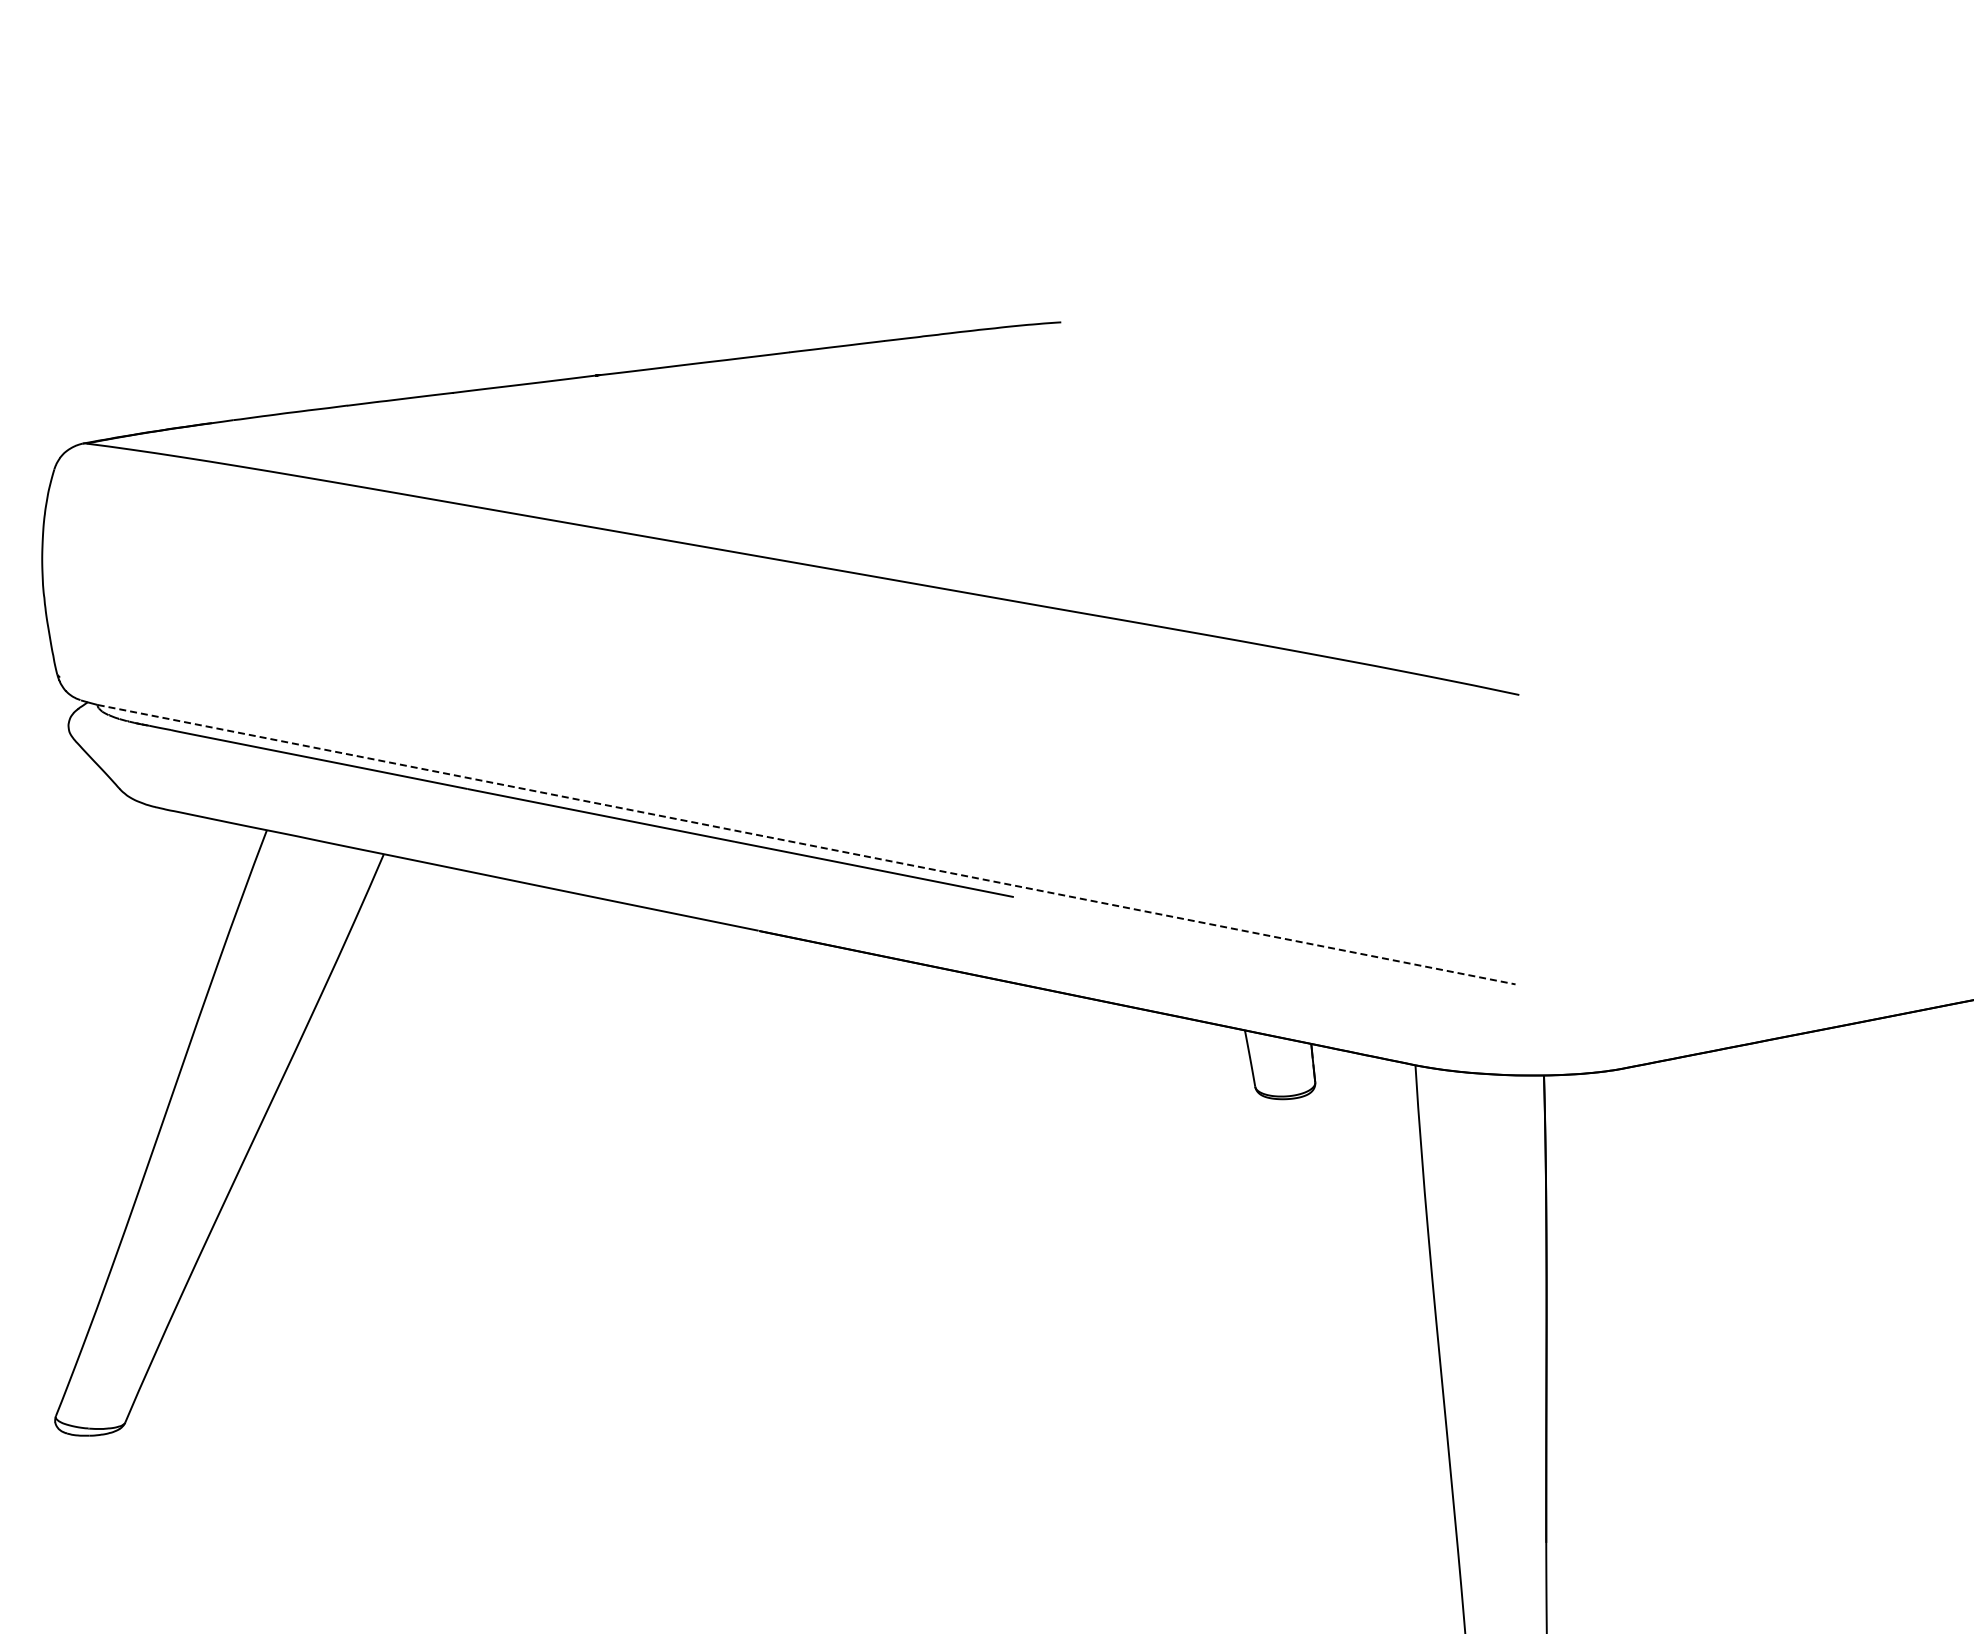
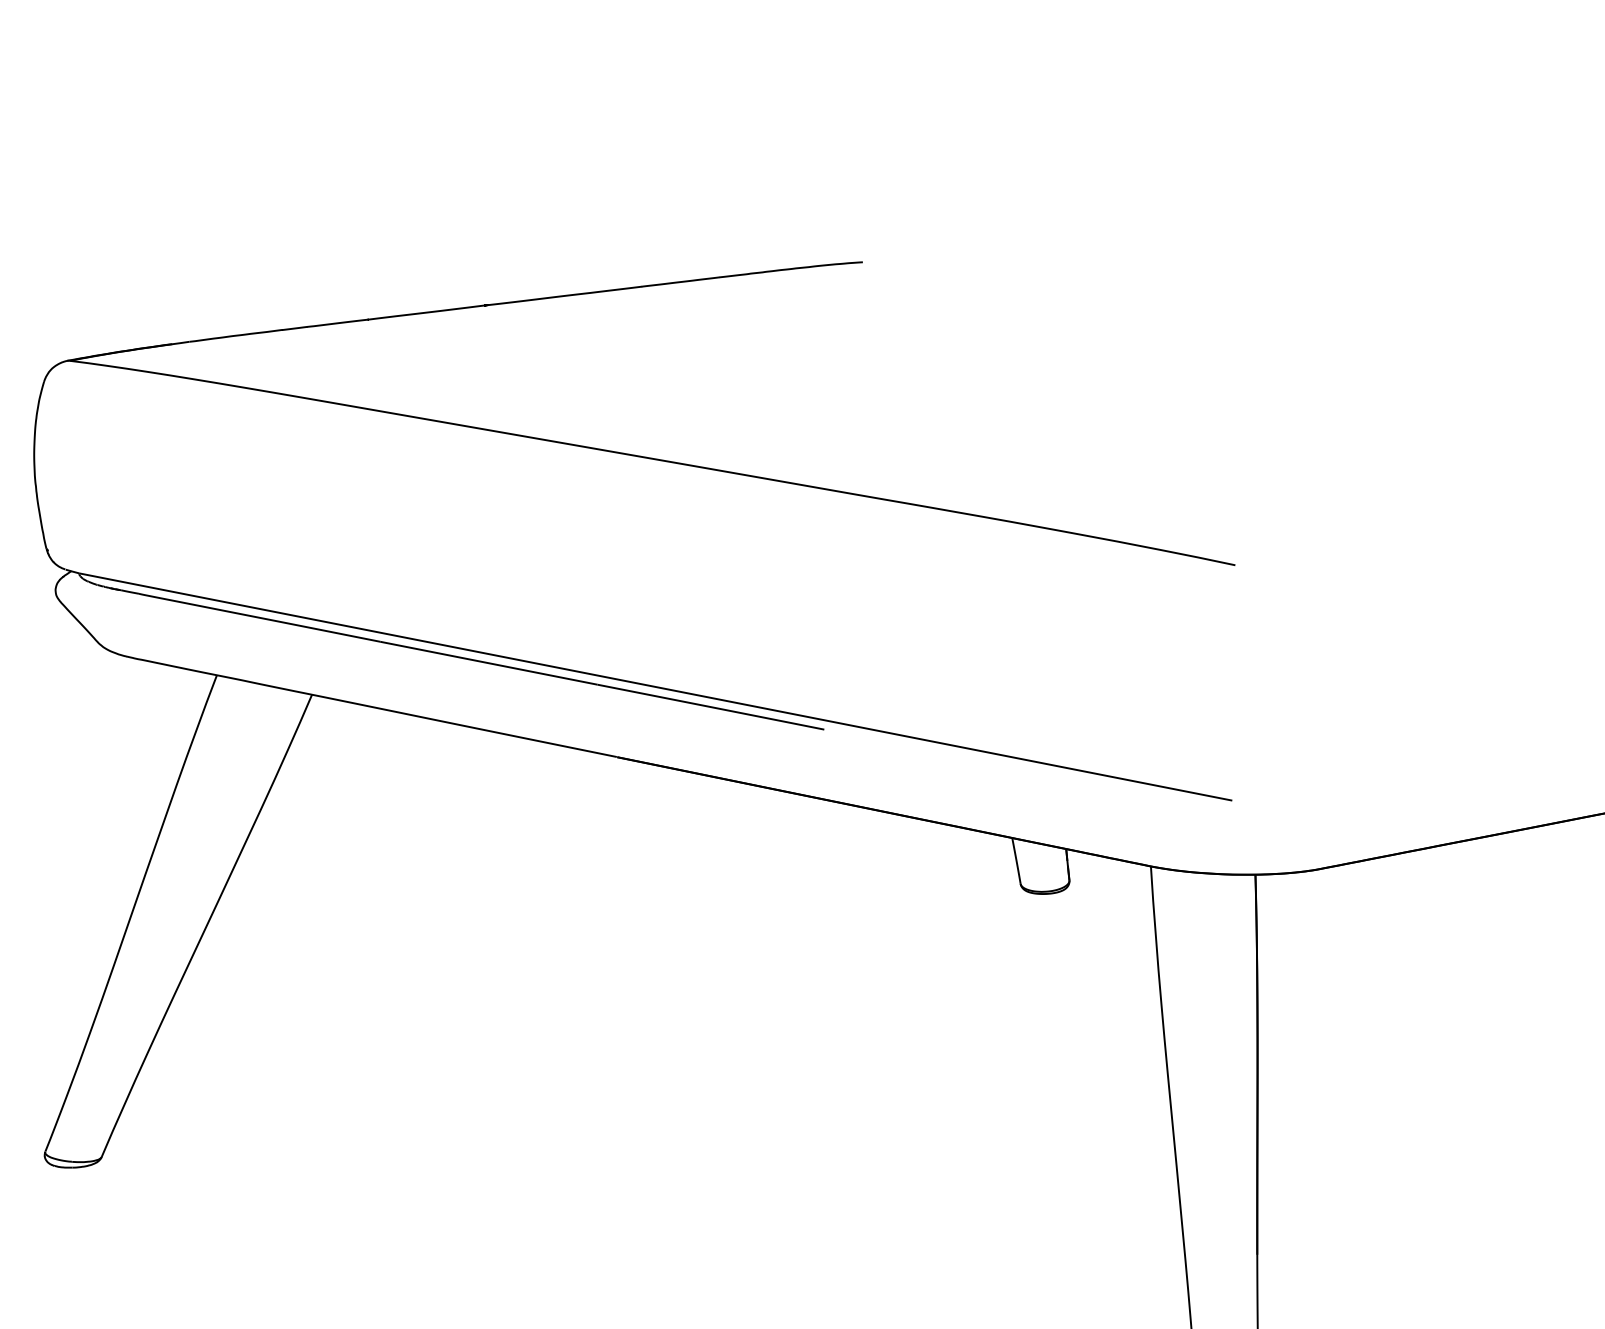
line: (806, 844) -> (655, 686), dashed -> solid

